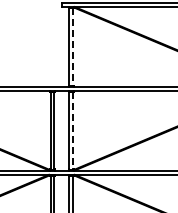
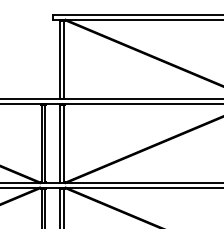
line: (73, 47) -> (64, 60), dashed -> solid
line: (73, 131) -> (64, 144), dashed -> solid

